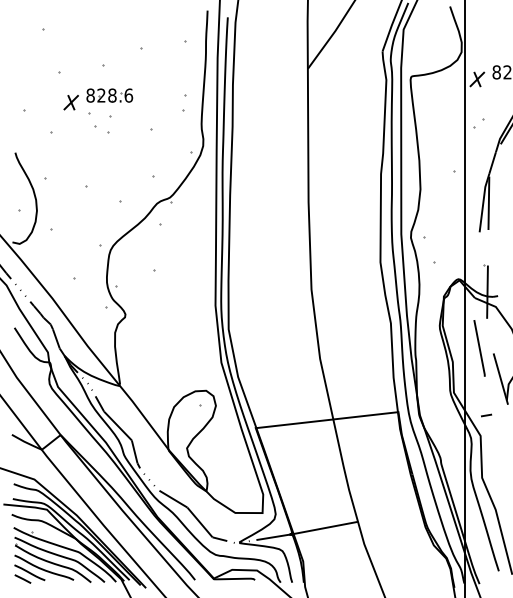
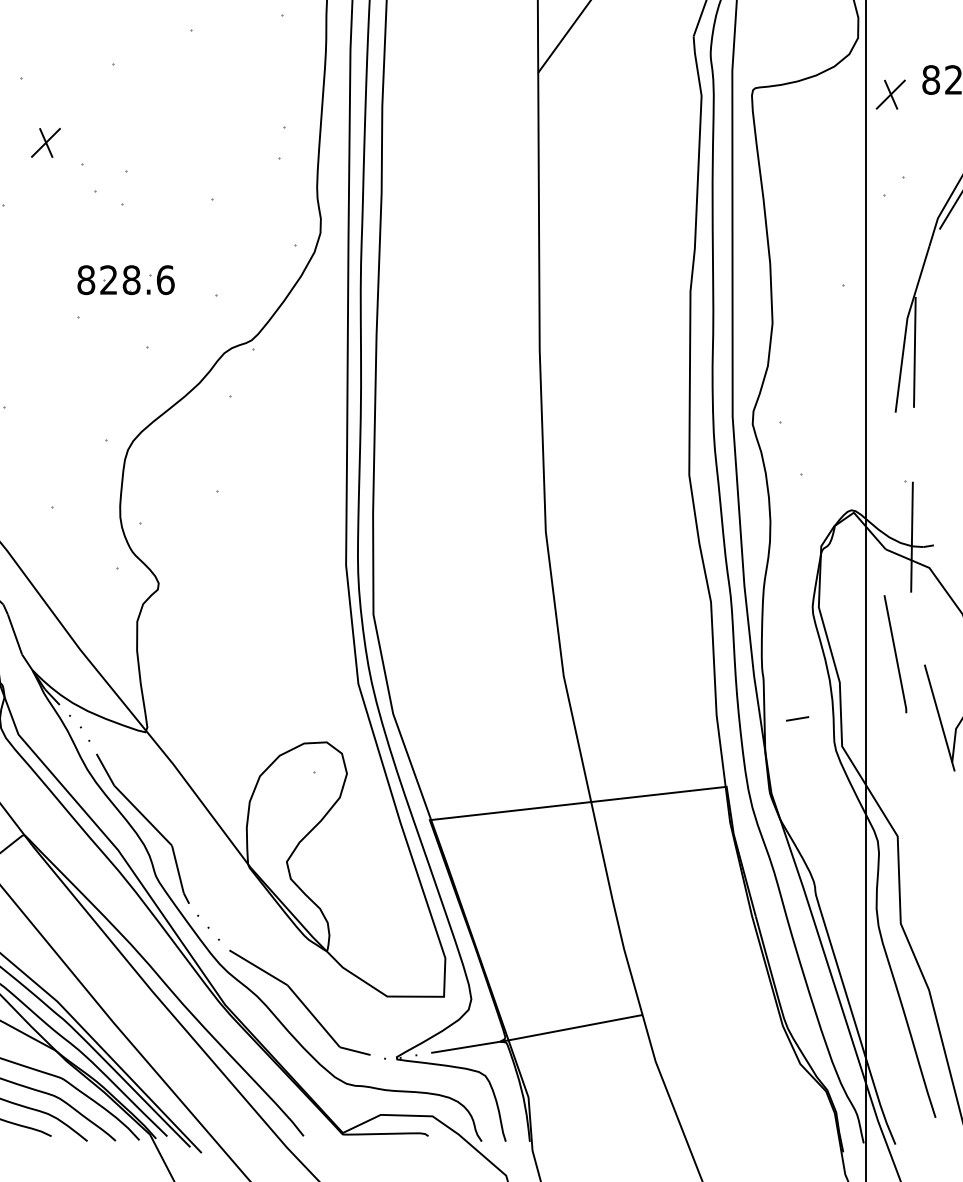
part: (109, 95) -> (125, 279), moved
line: (486, 415) -> (797, 718), moved

